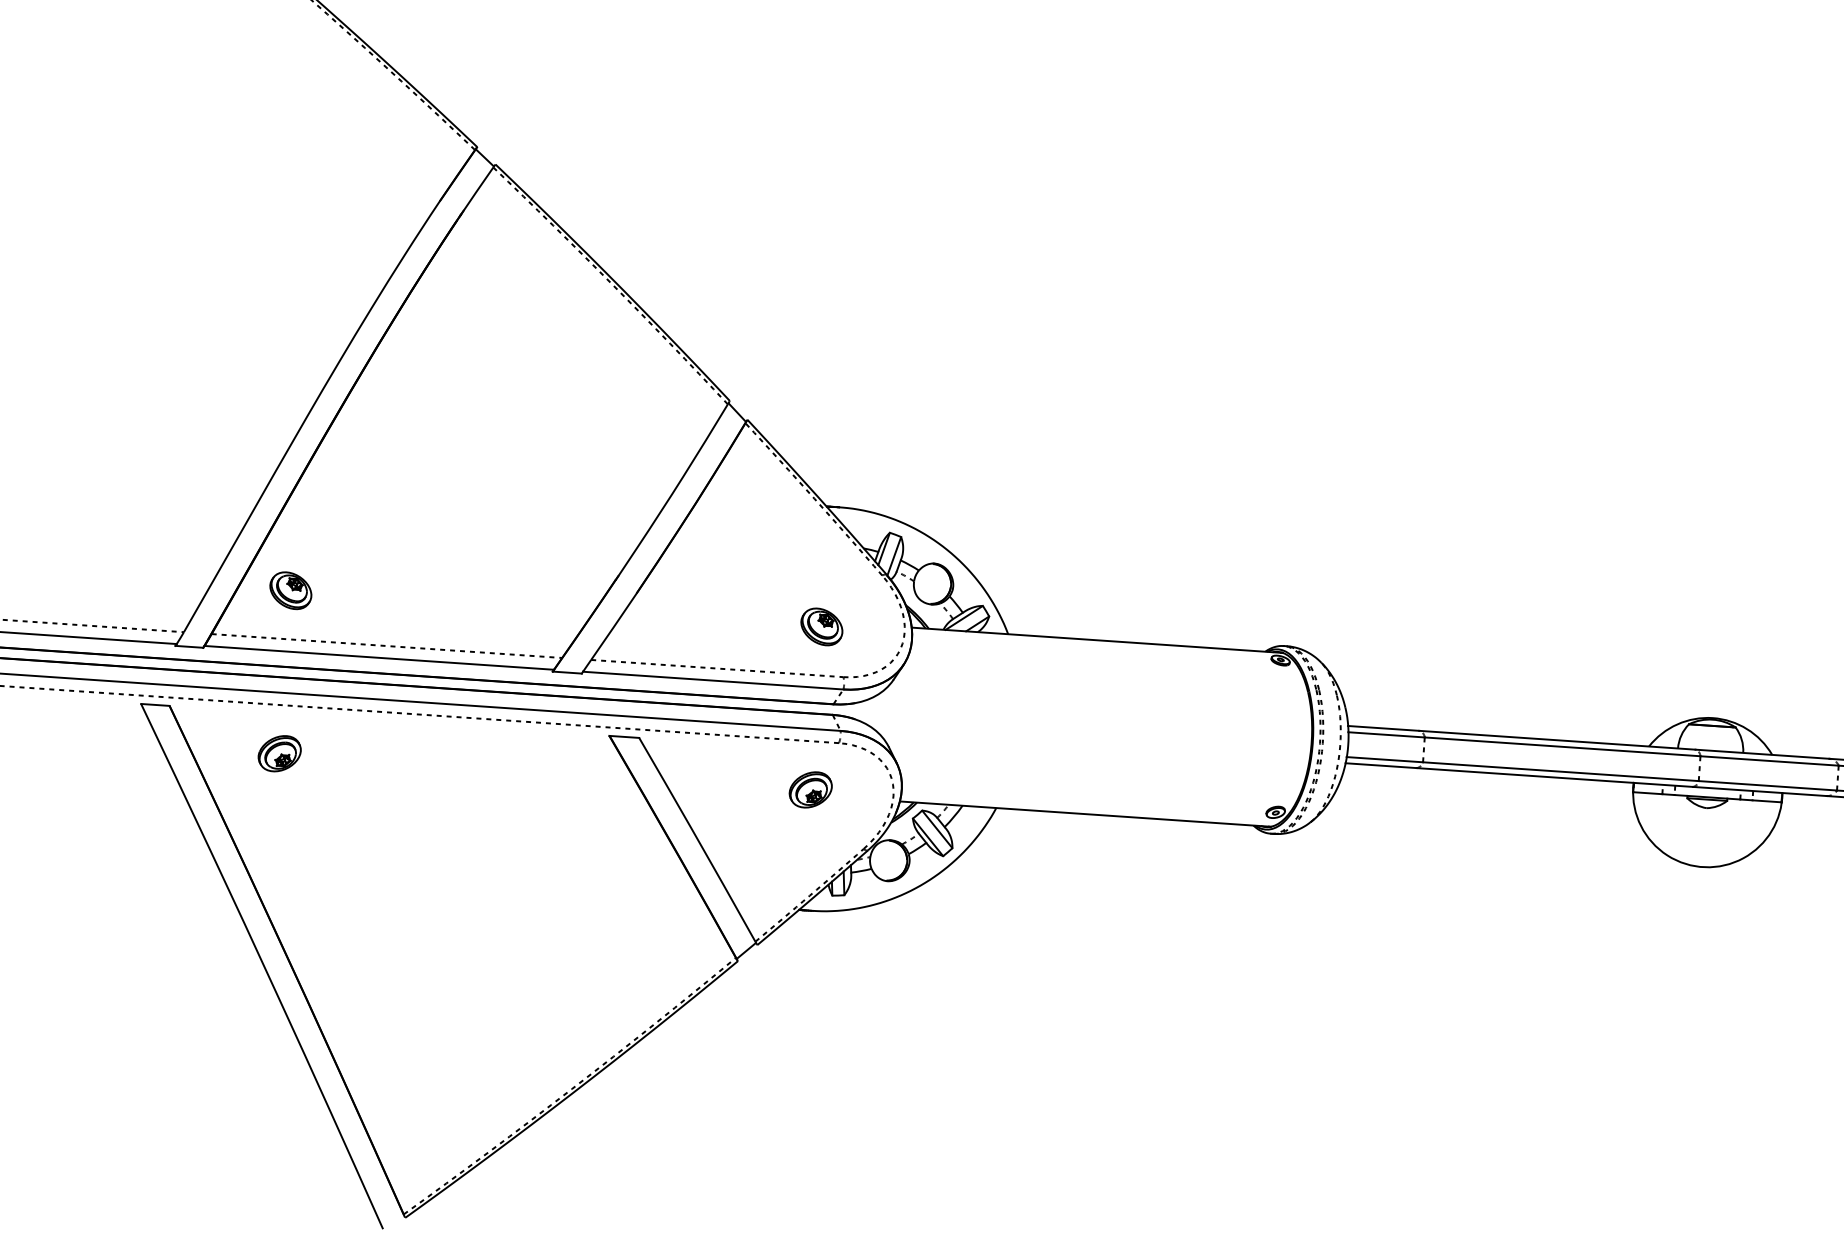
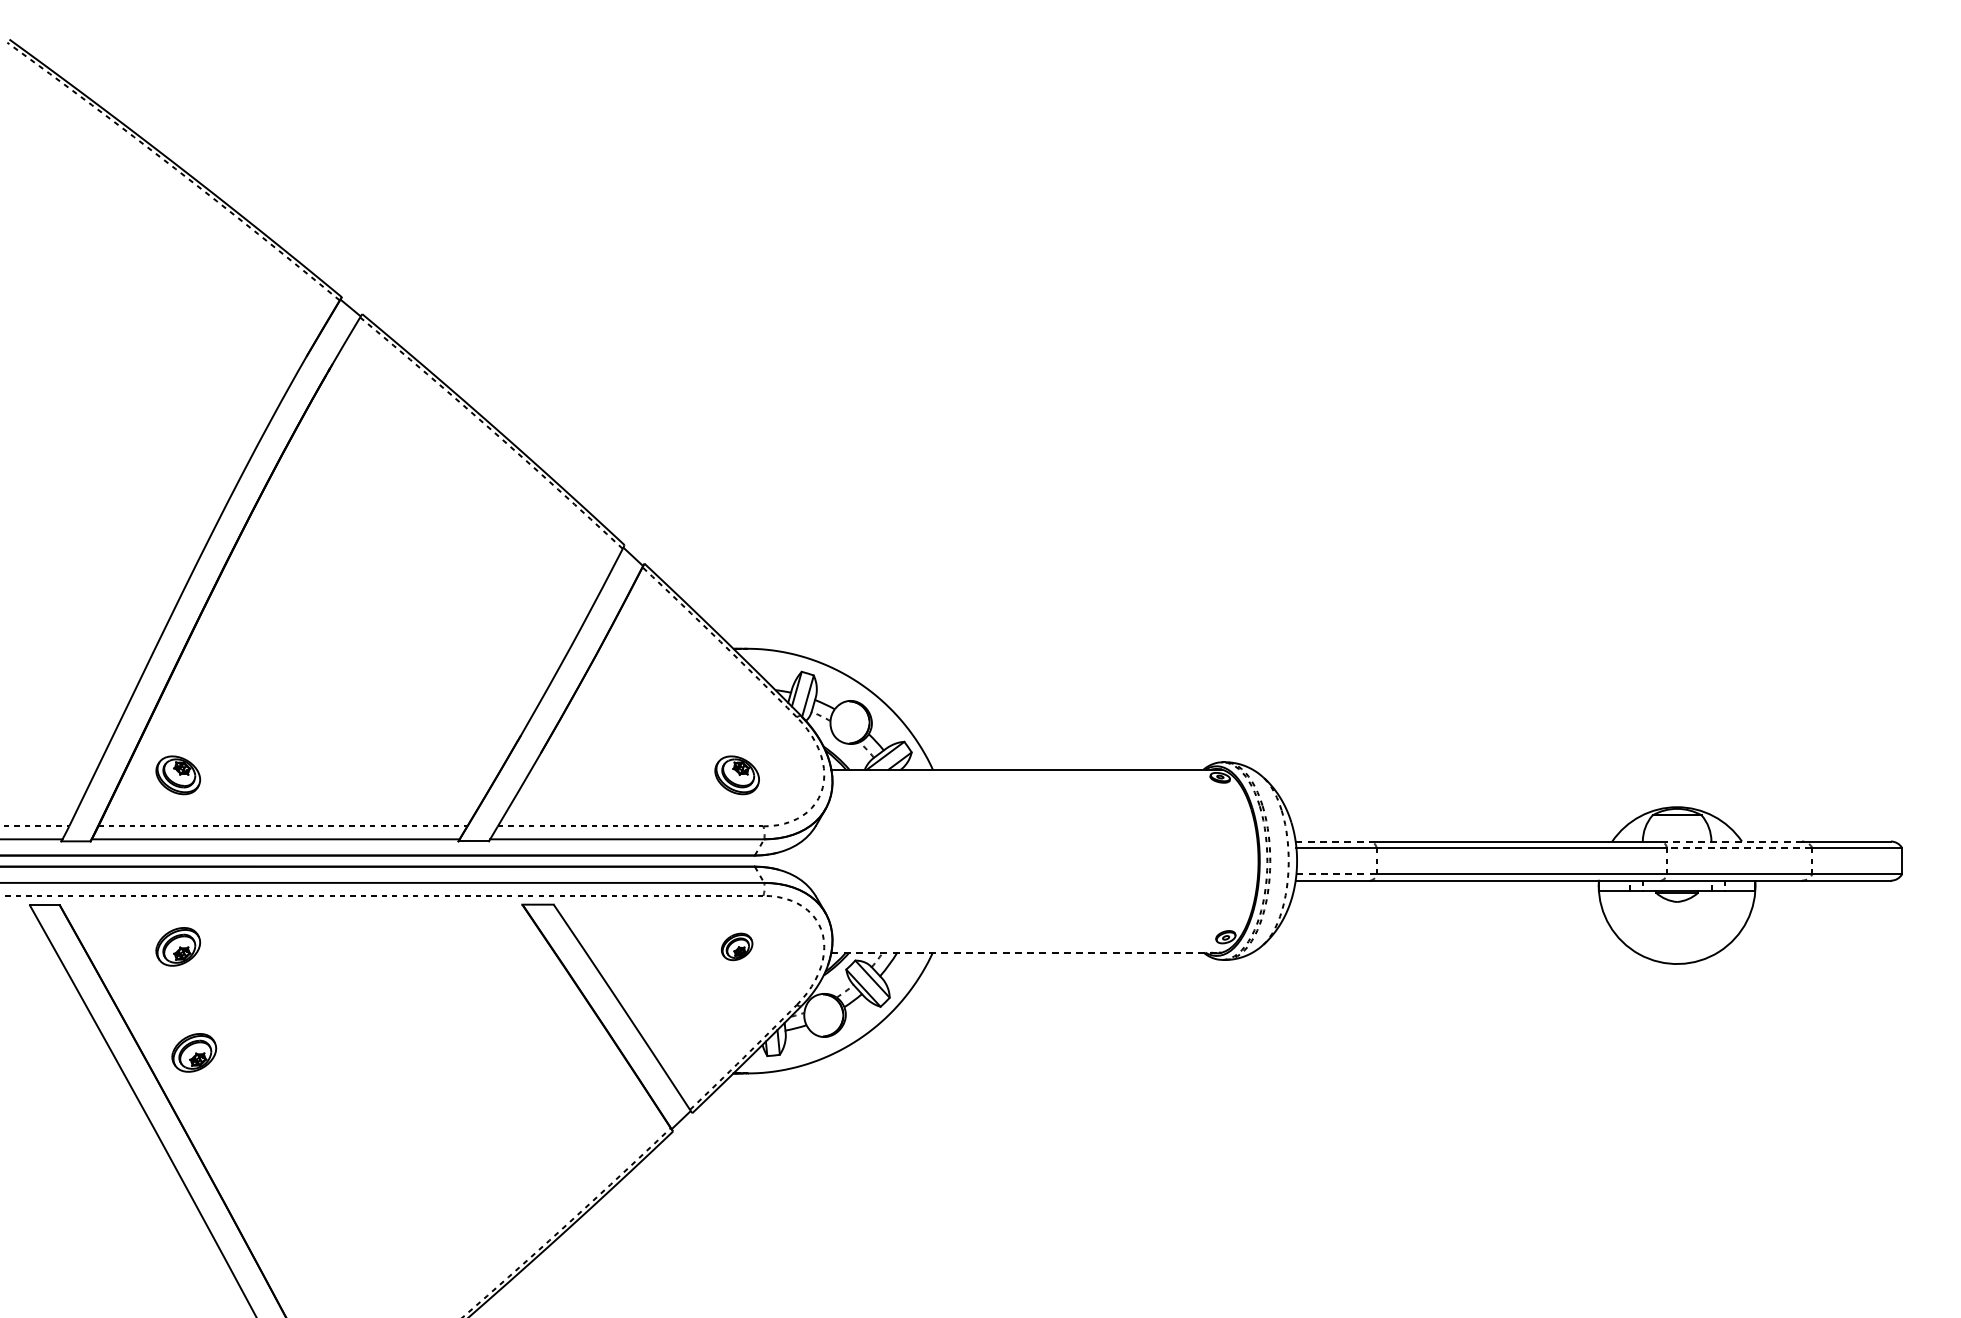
line: (1383, 728) -> (1332, 841), solid -> dashed
line: (1763, 754) -> (1732, 841), solid -> dashed
line: (1383, 759) -> (1335, 874), solid -> dashed
line: (1769, 761) -> (1739, 848), solid -> dashed
part: (810, 789) -> (736, 946), size x0.7
line: (1086, 814) -> (1027, 952), solid -> dashed
part: (288, 855) -> (194, 1052), added

